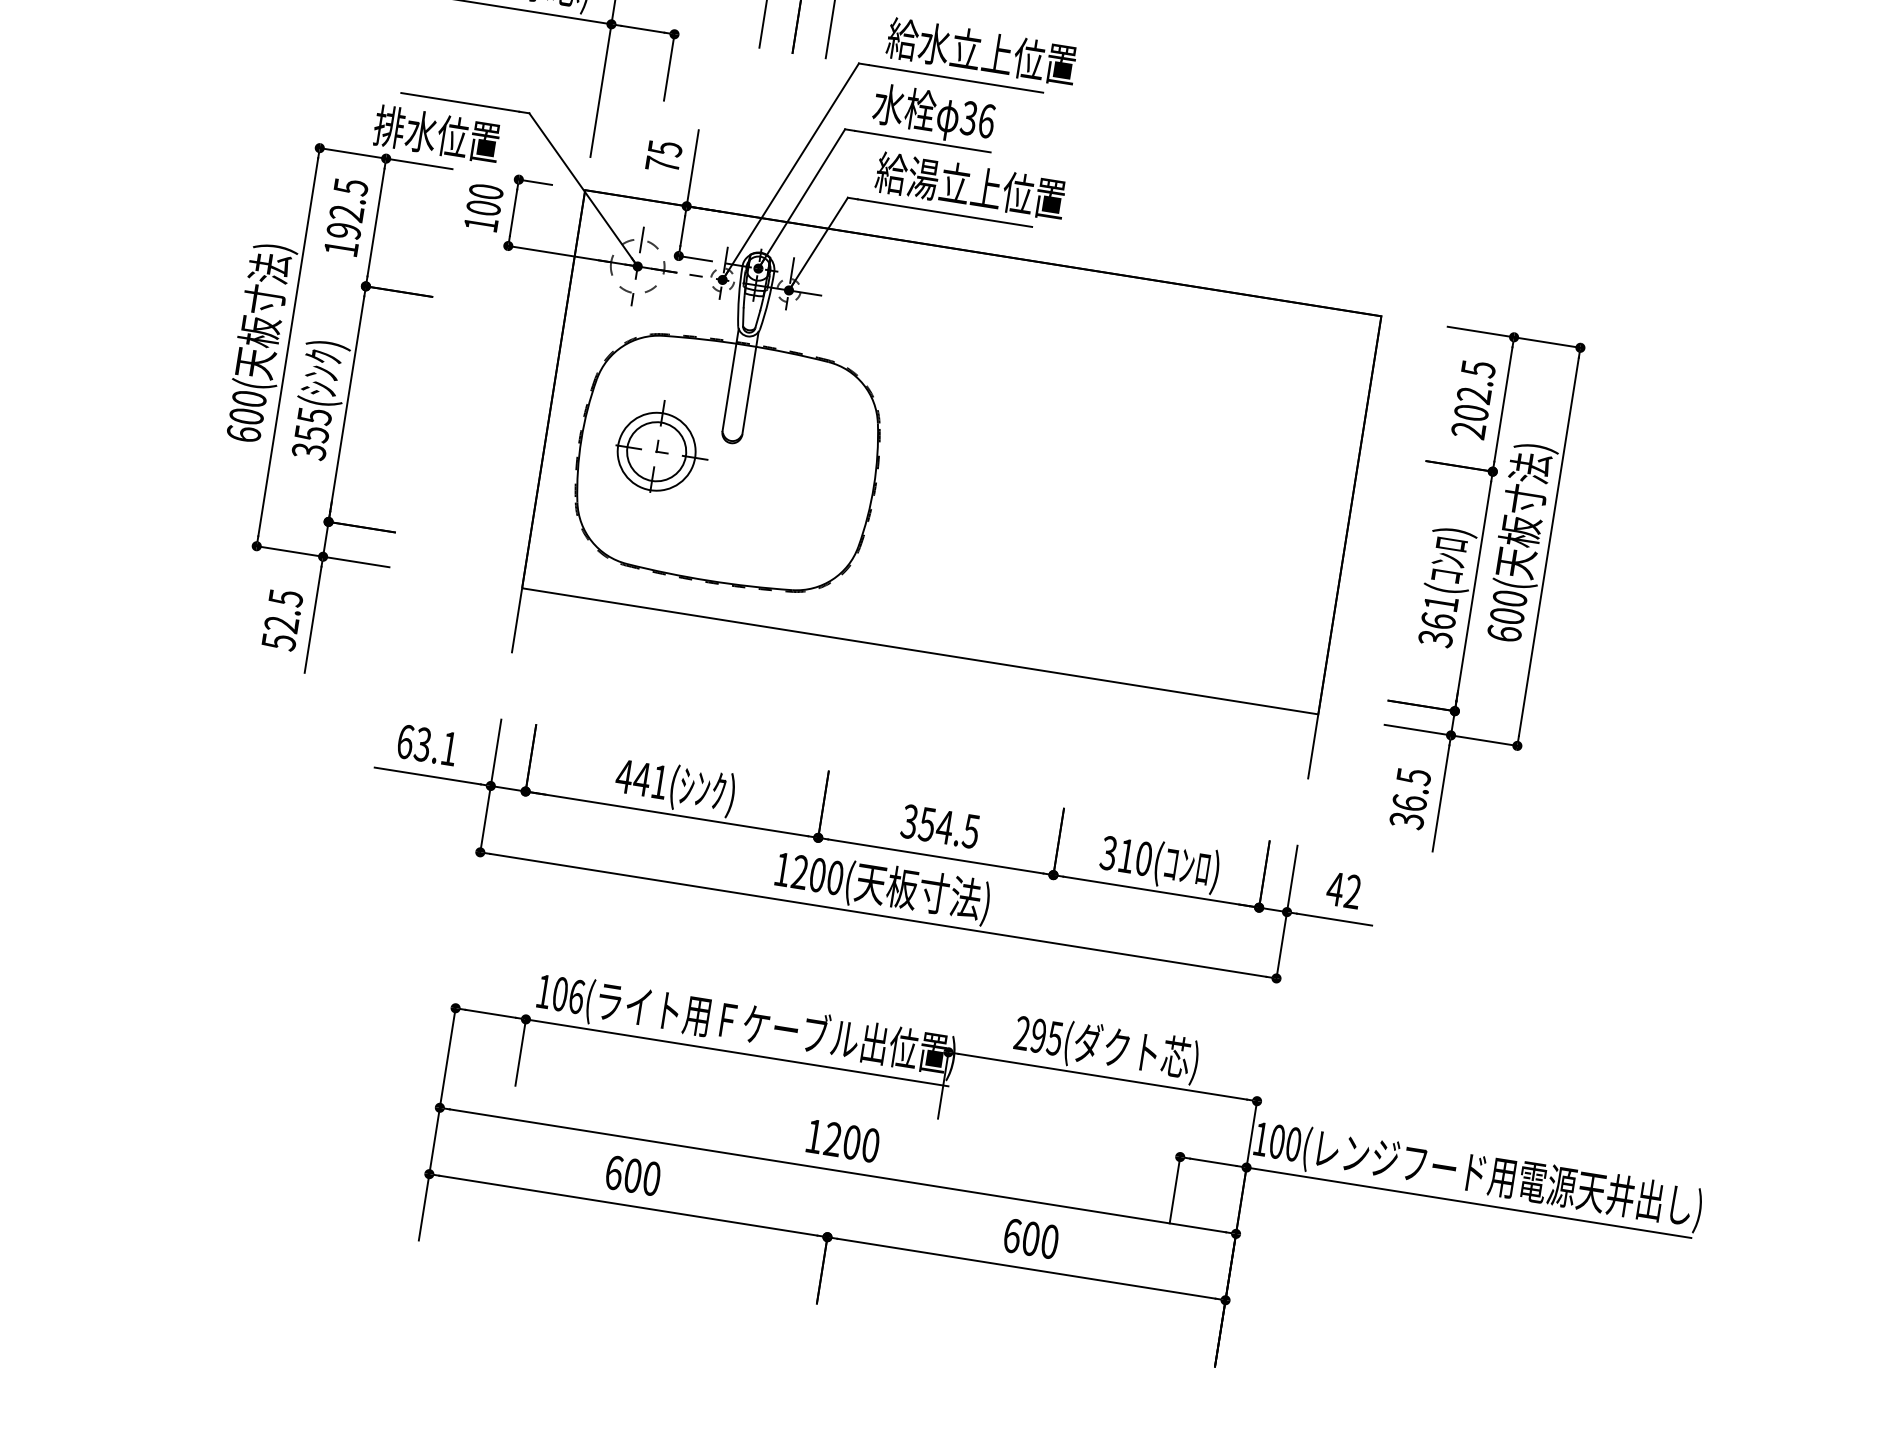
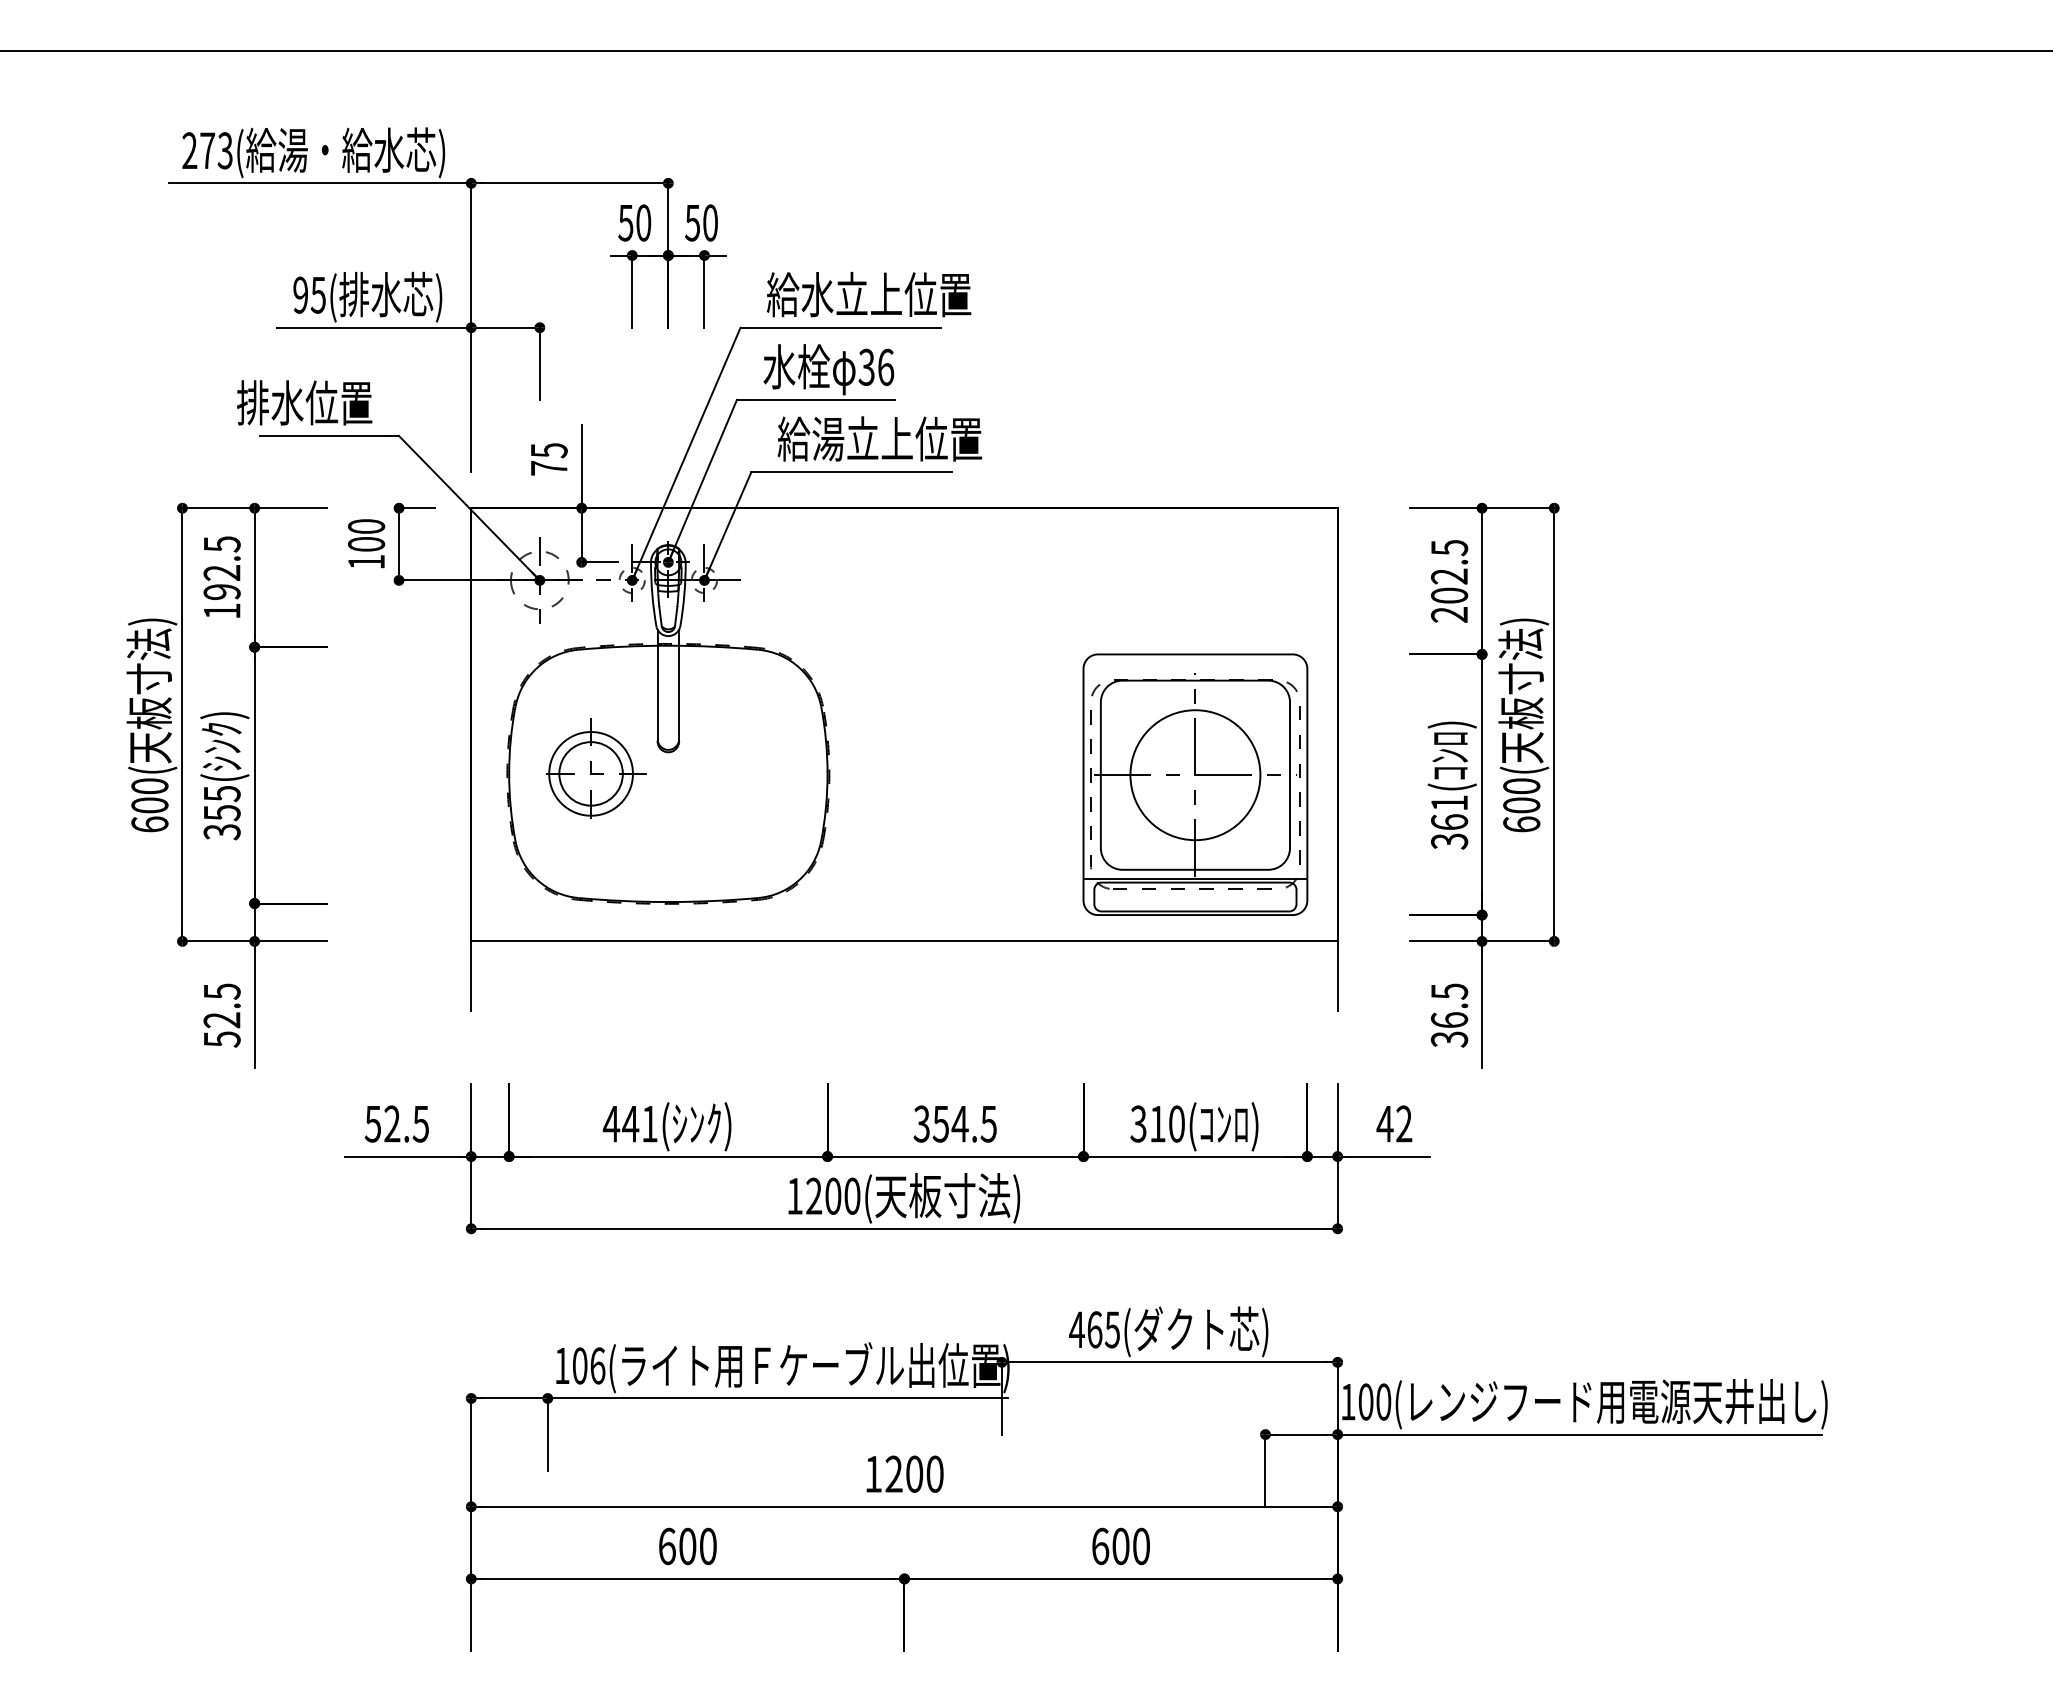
text: (437, 134) -> (304, 402), moved
part: (1210, 549) -> (1195, 784), added
text: (426, 744) -> (396, 1123), 63.1 -> 52.5
text: (1030, 1034) -> (1085, 1329), 295( -> 465(

